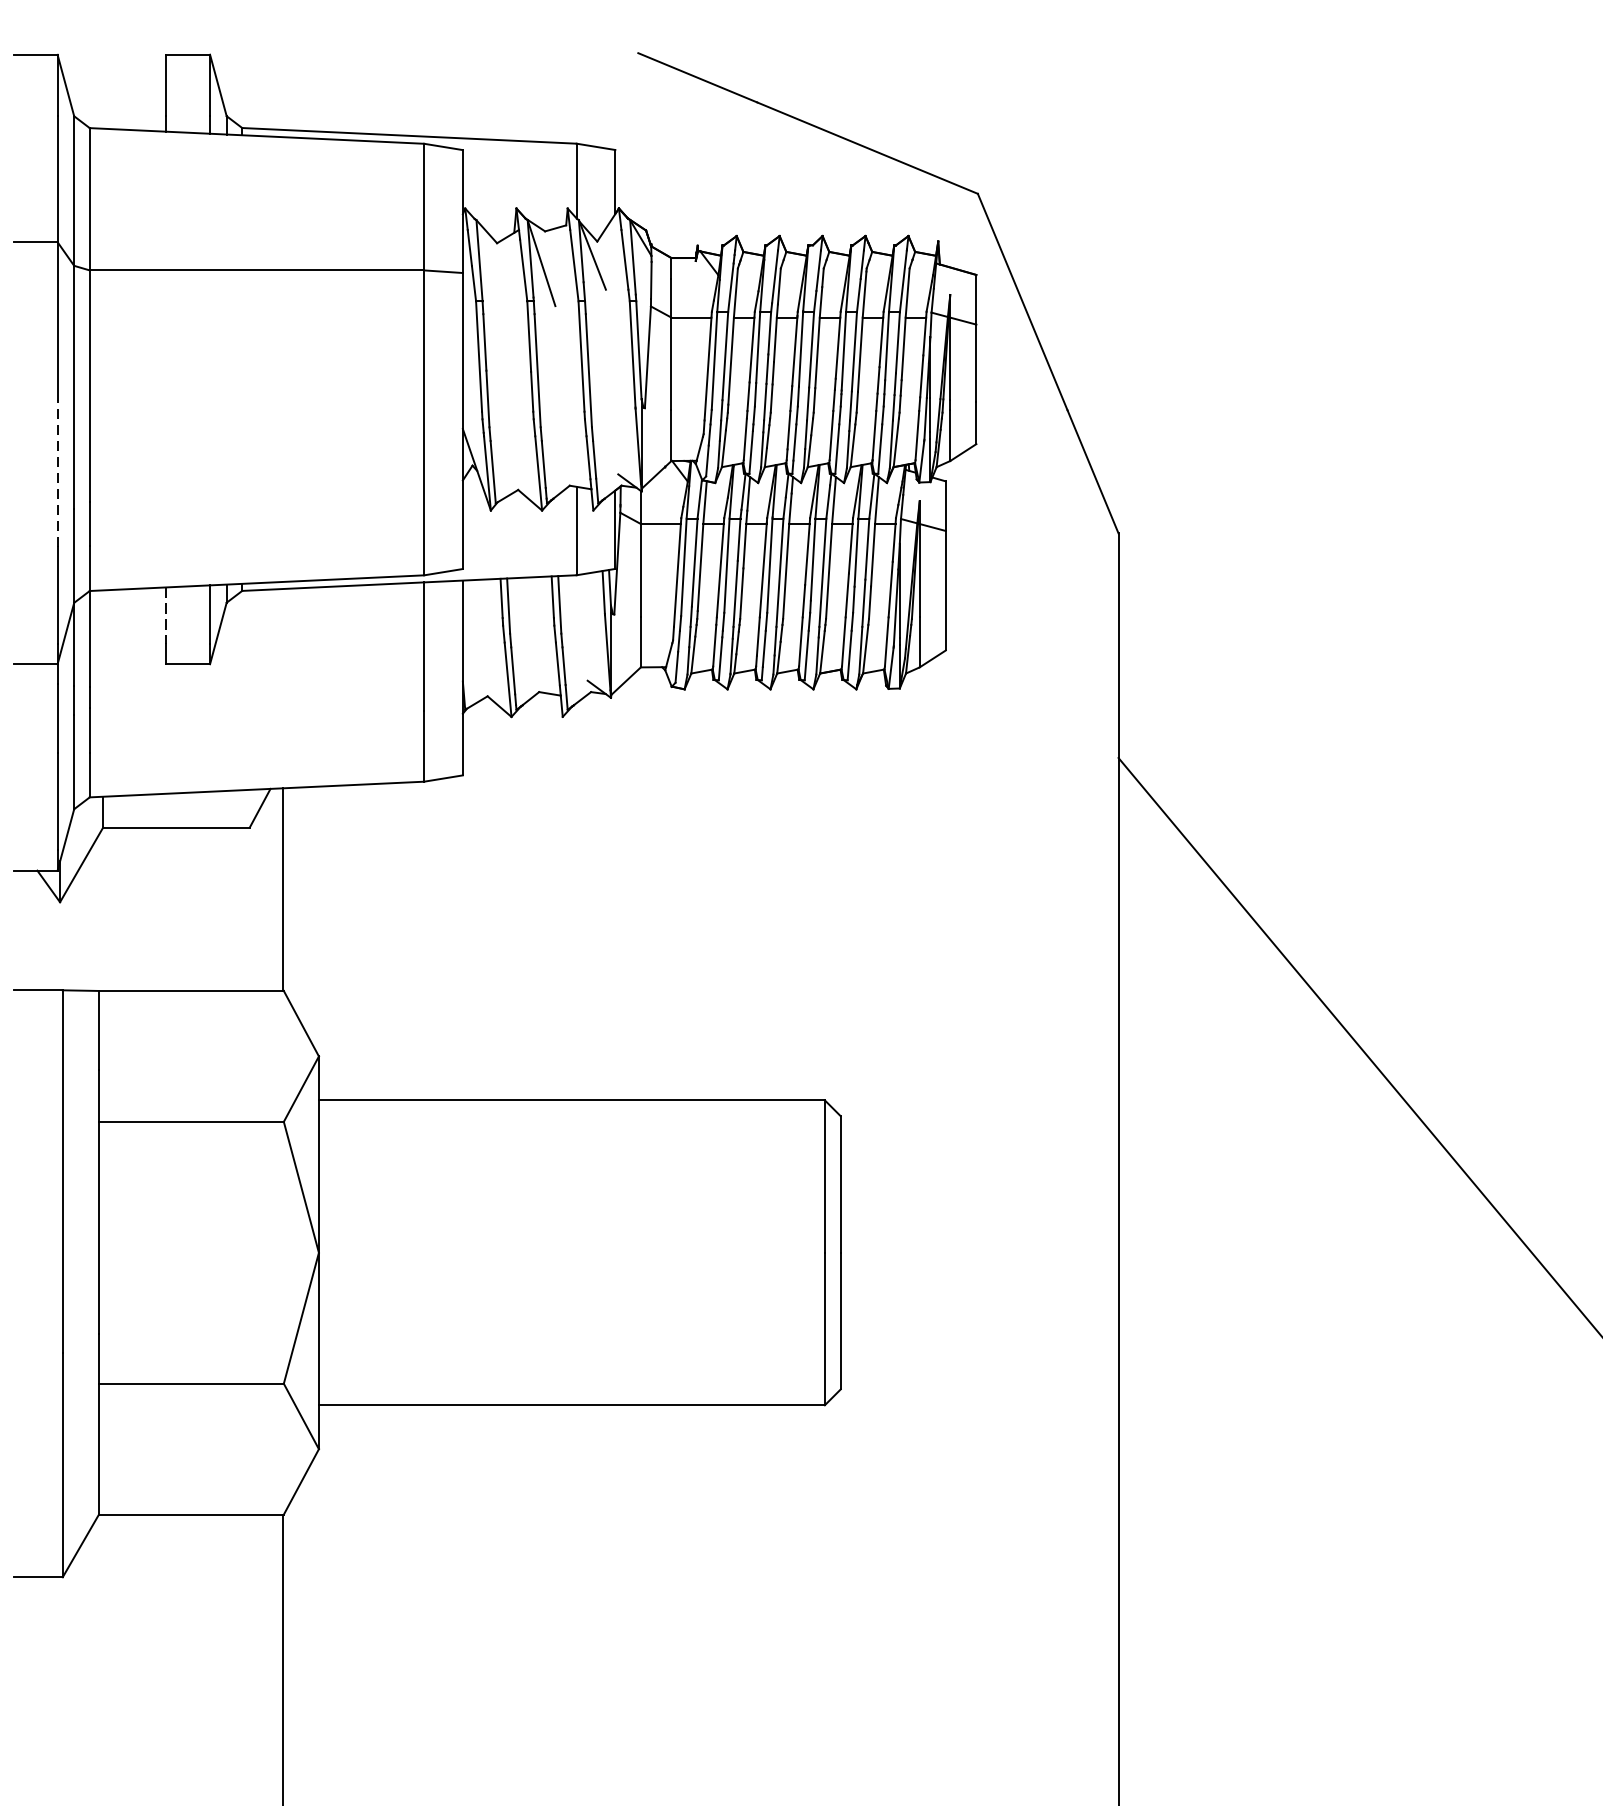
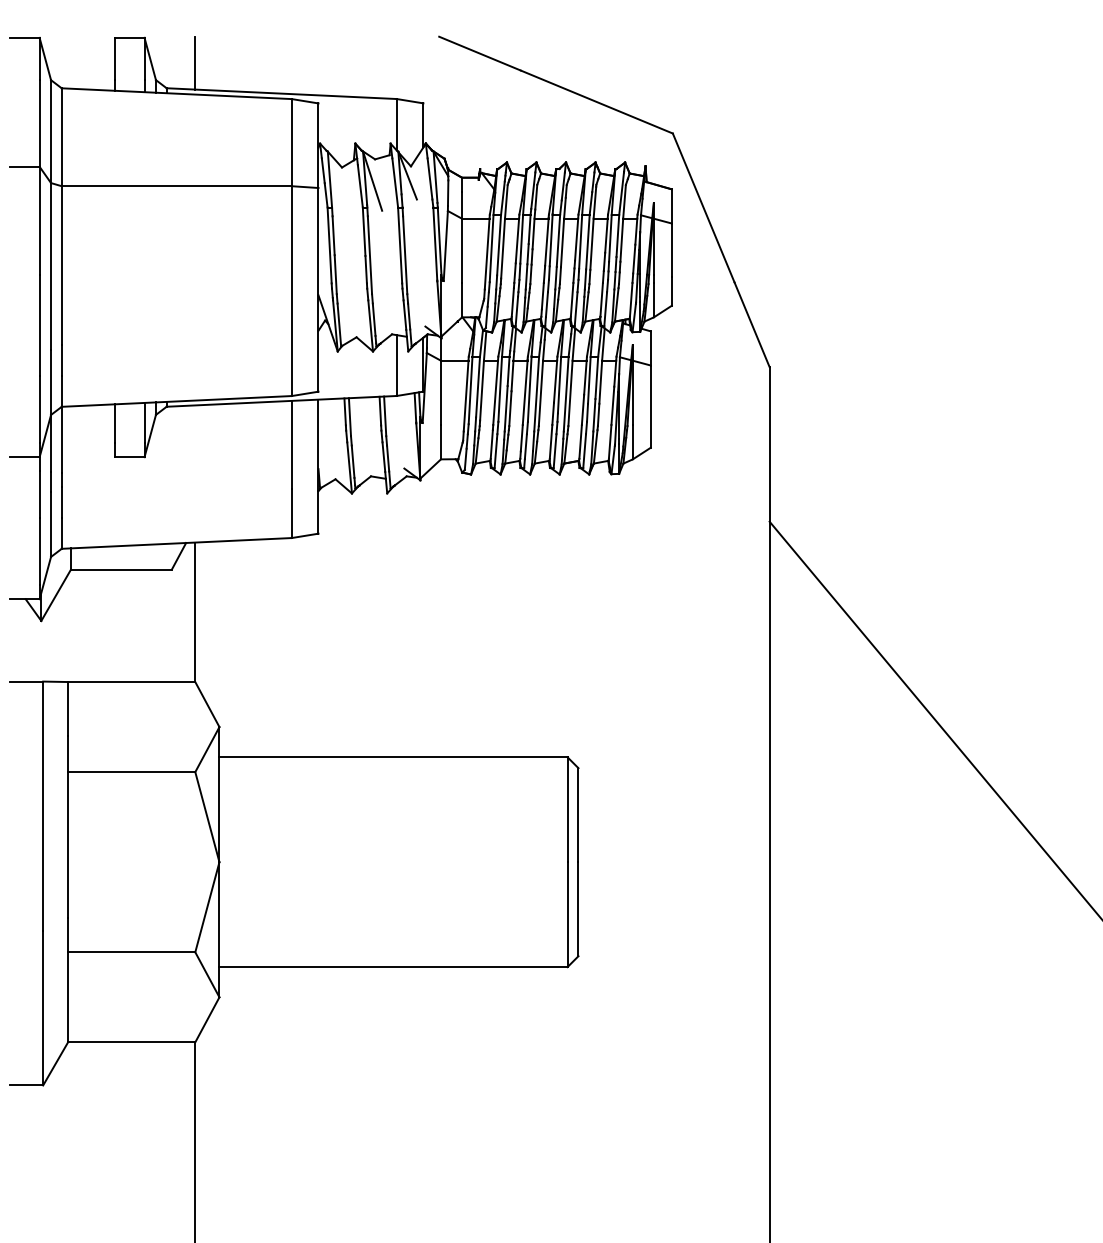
line: (282, 90) -> (194, 62), added
line: (57, 472) -> (39, 325), dashed -> solid
line: (166, 616) -> (114, 424), dashed -> solid

